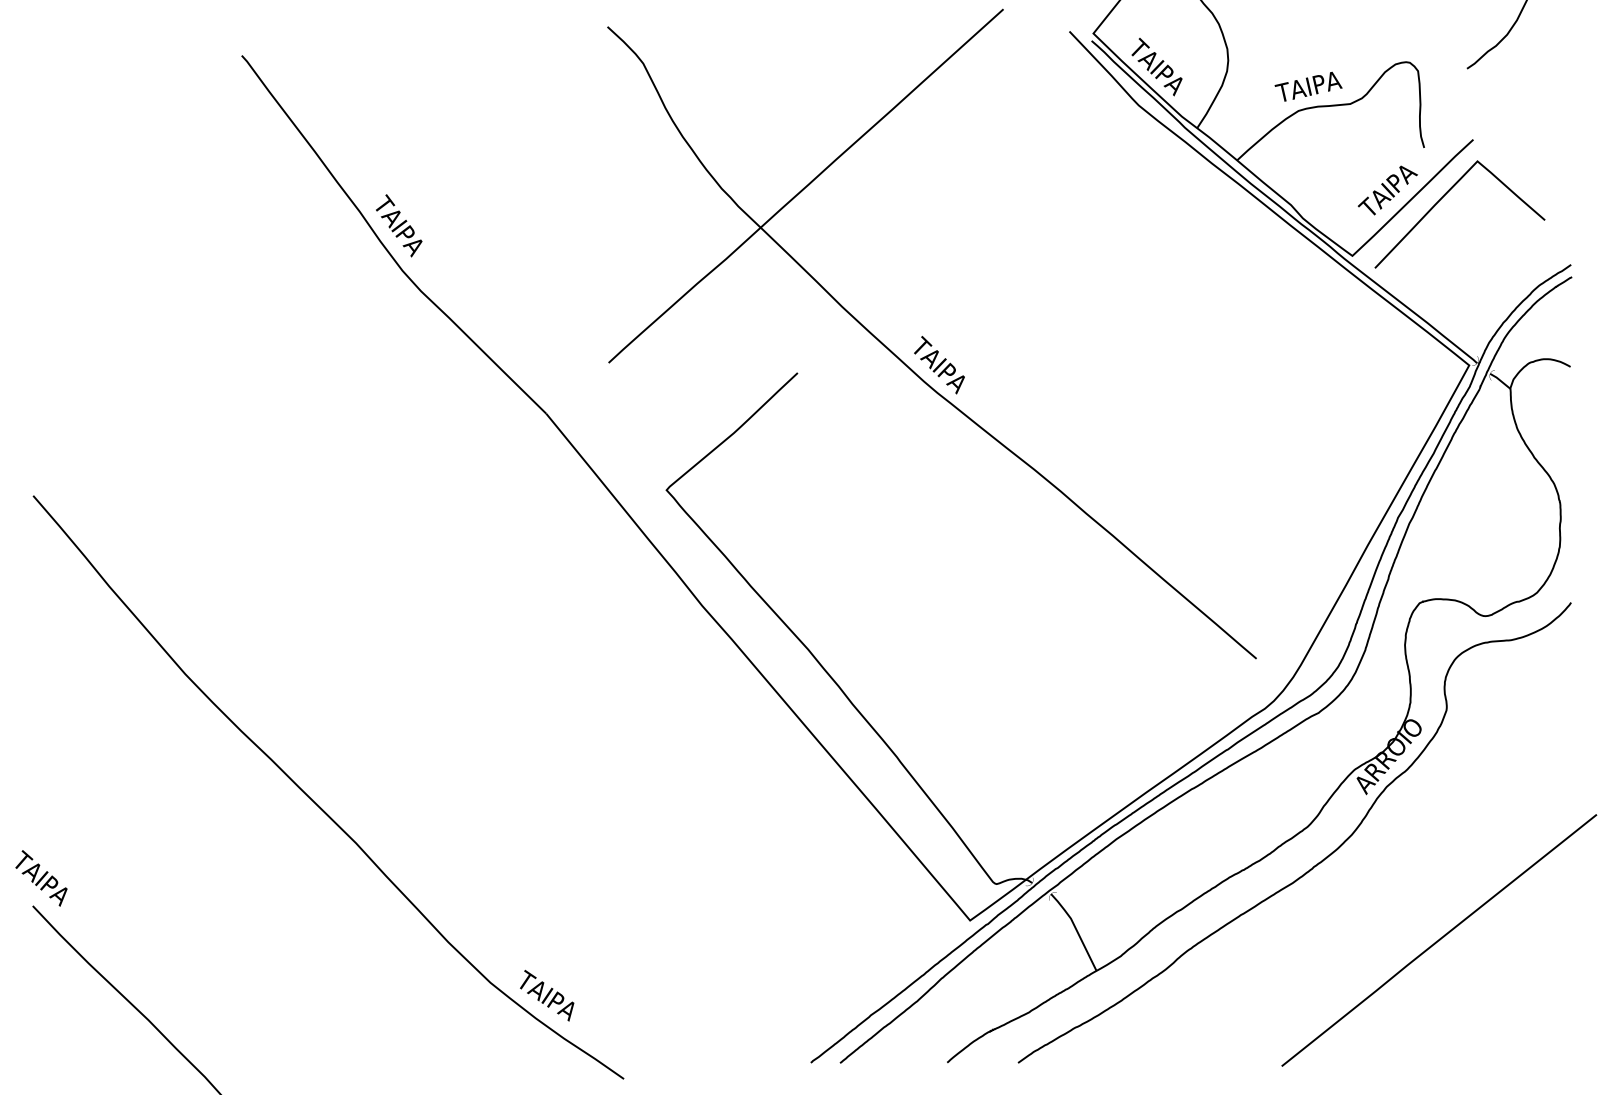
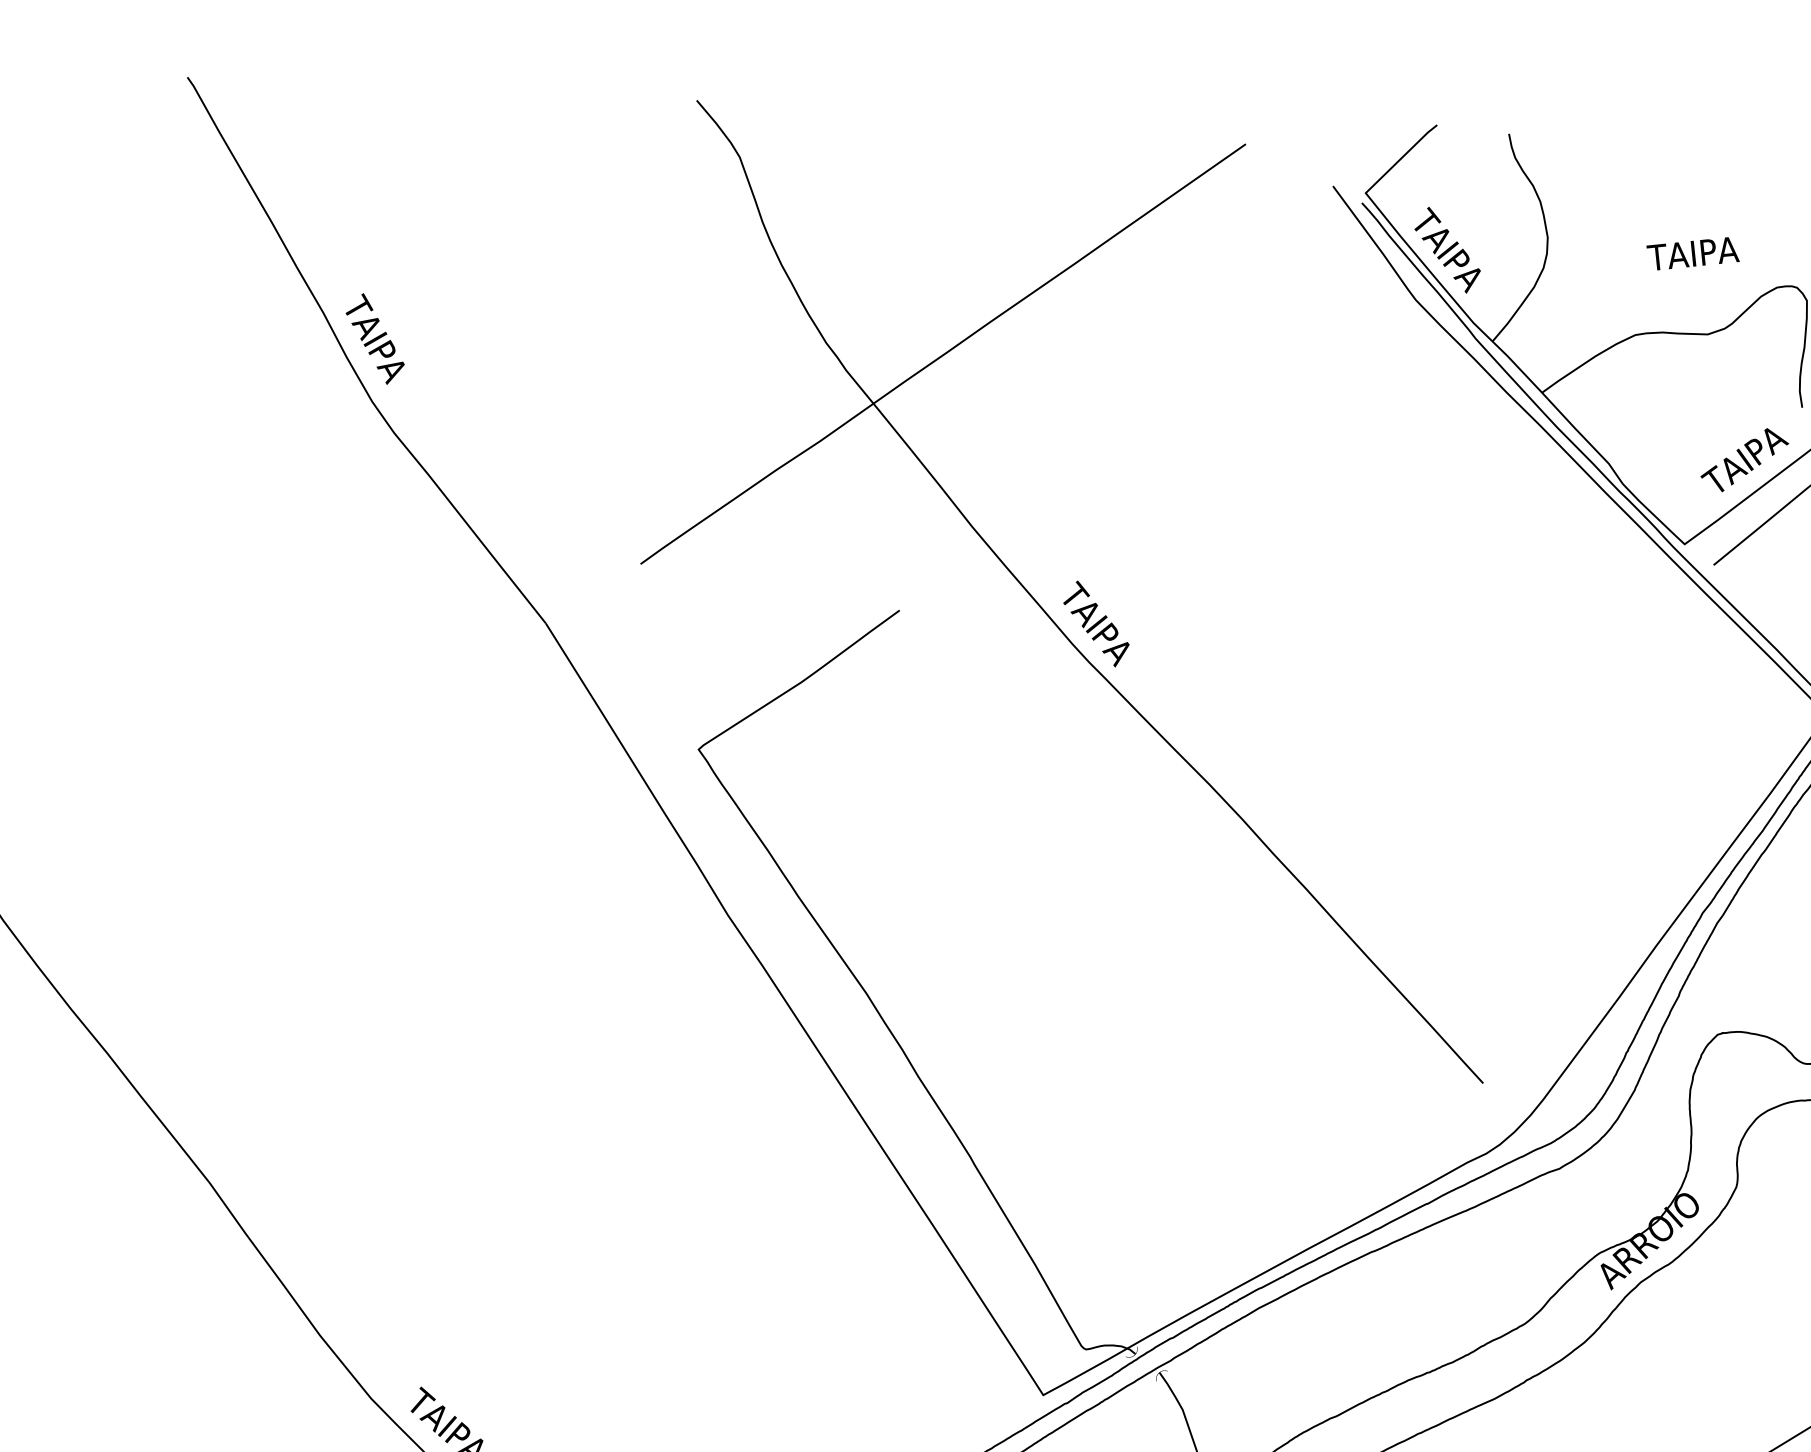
text: (1308, 86) -> (1692, 253), moved

